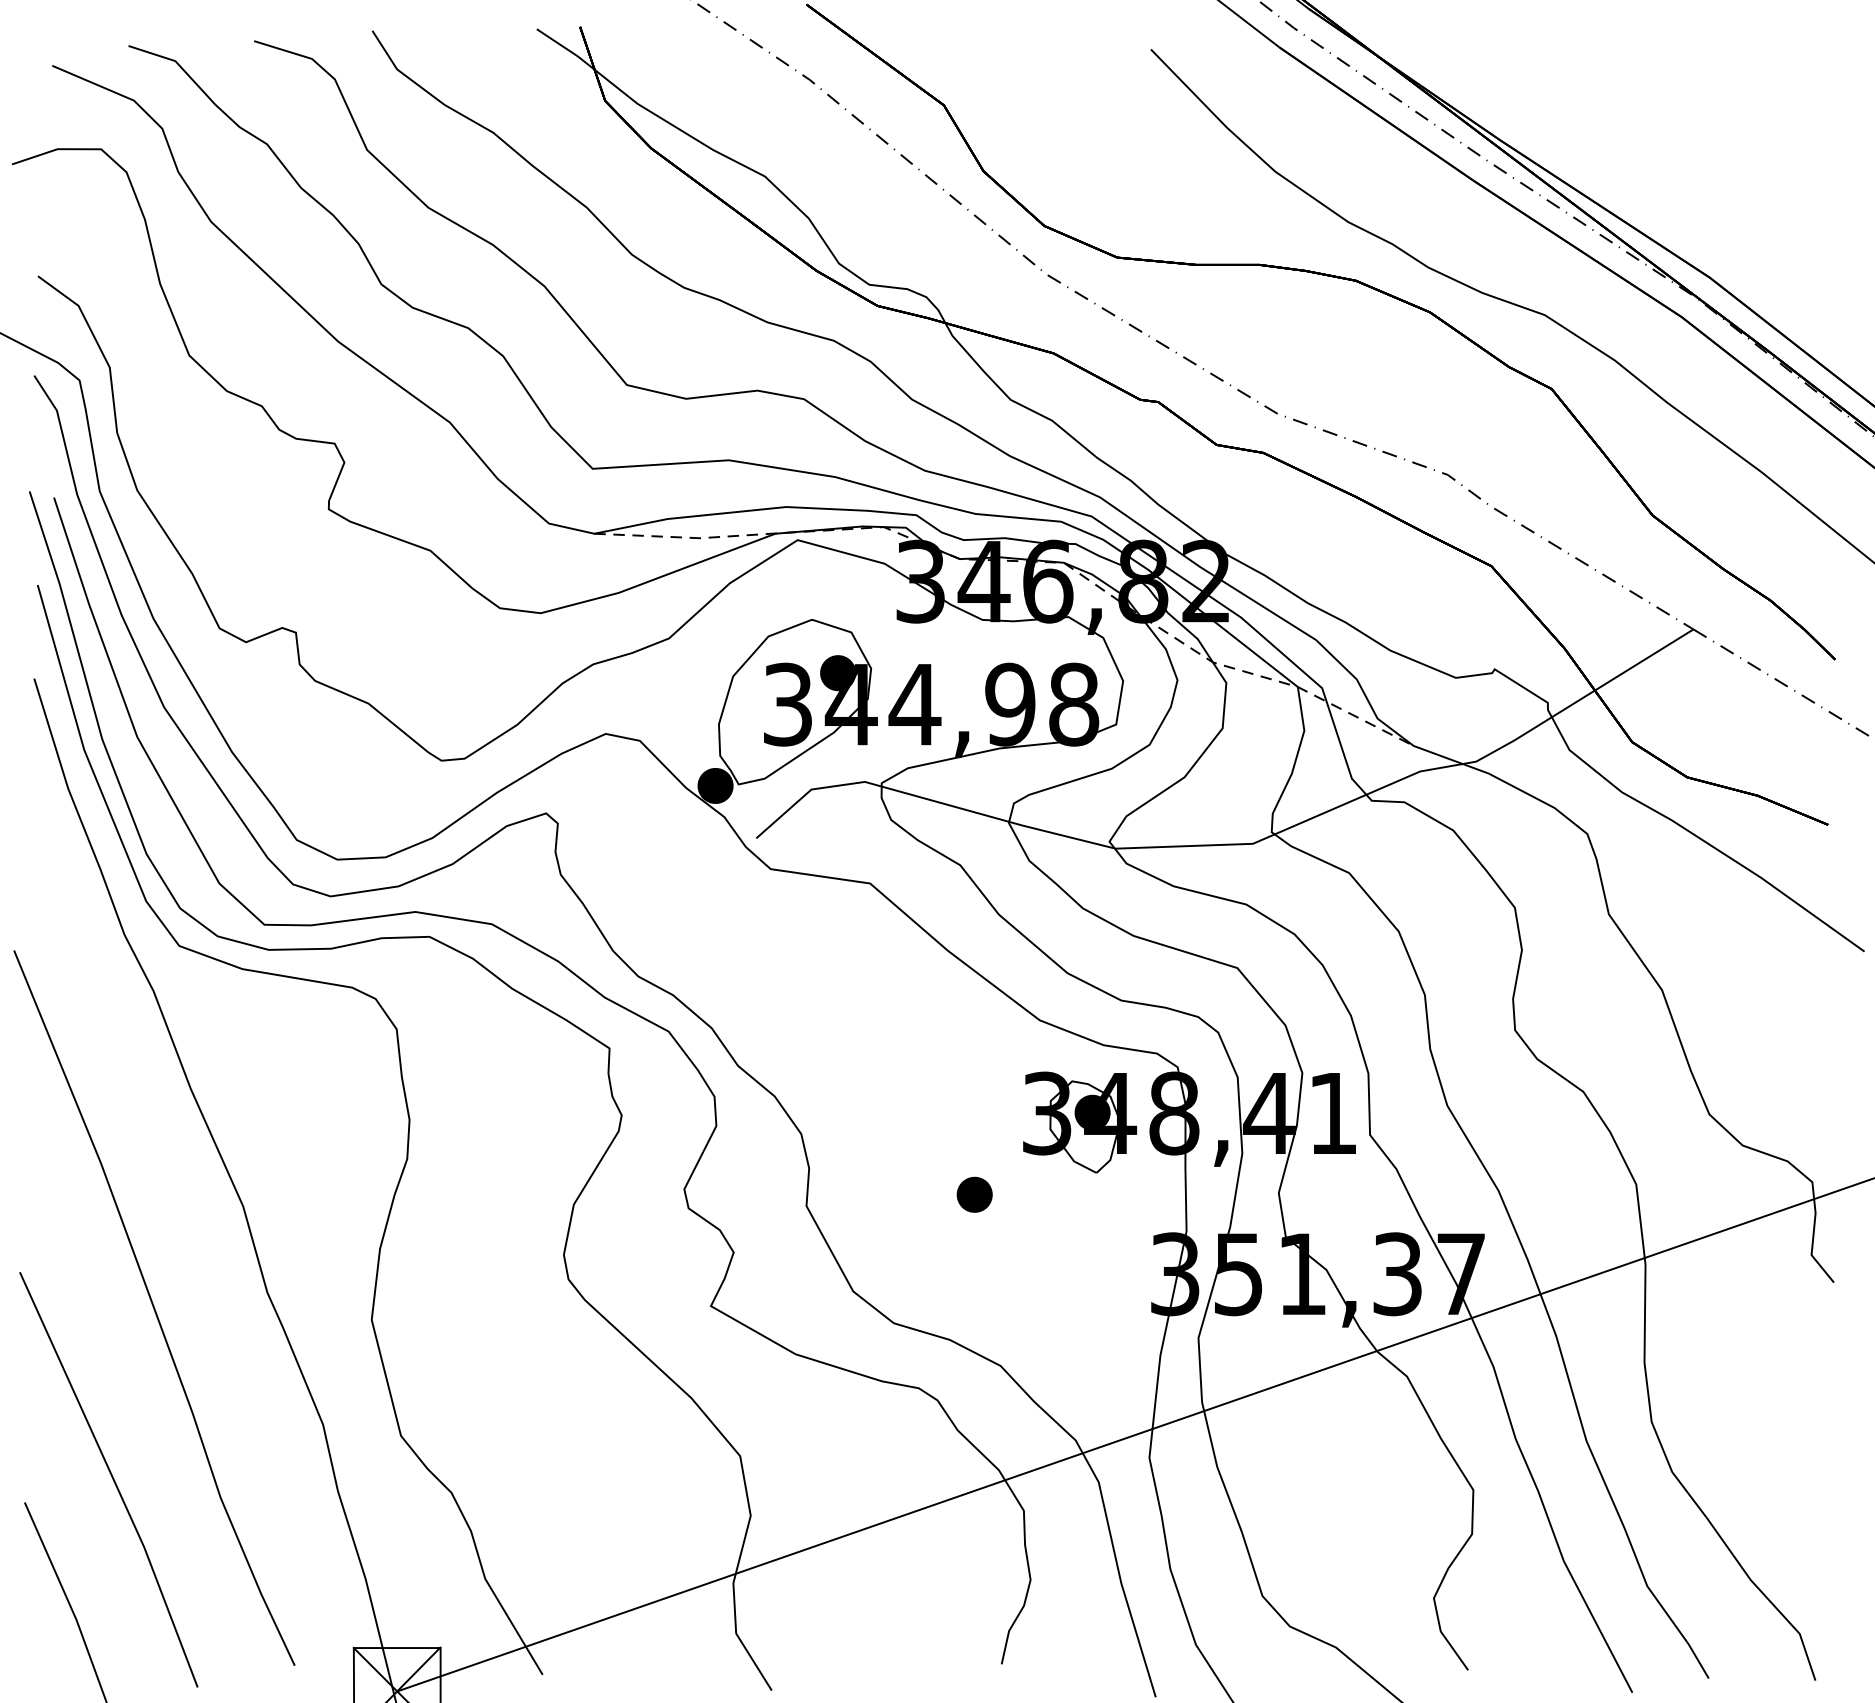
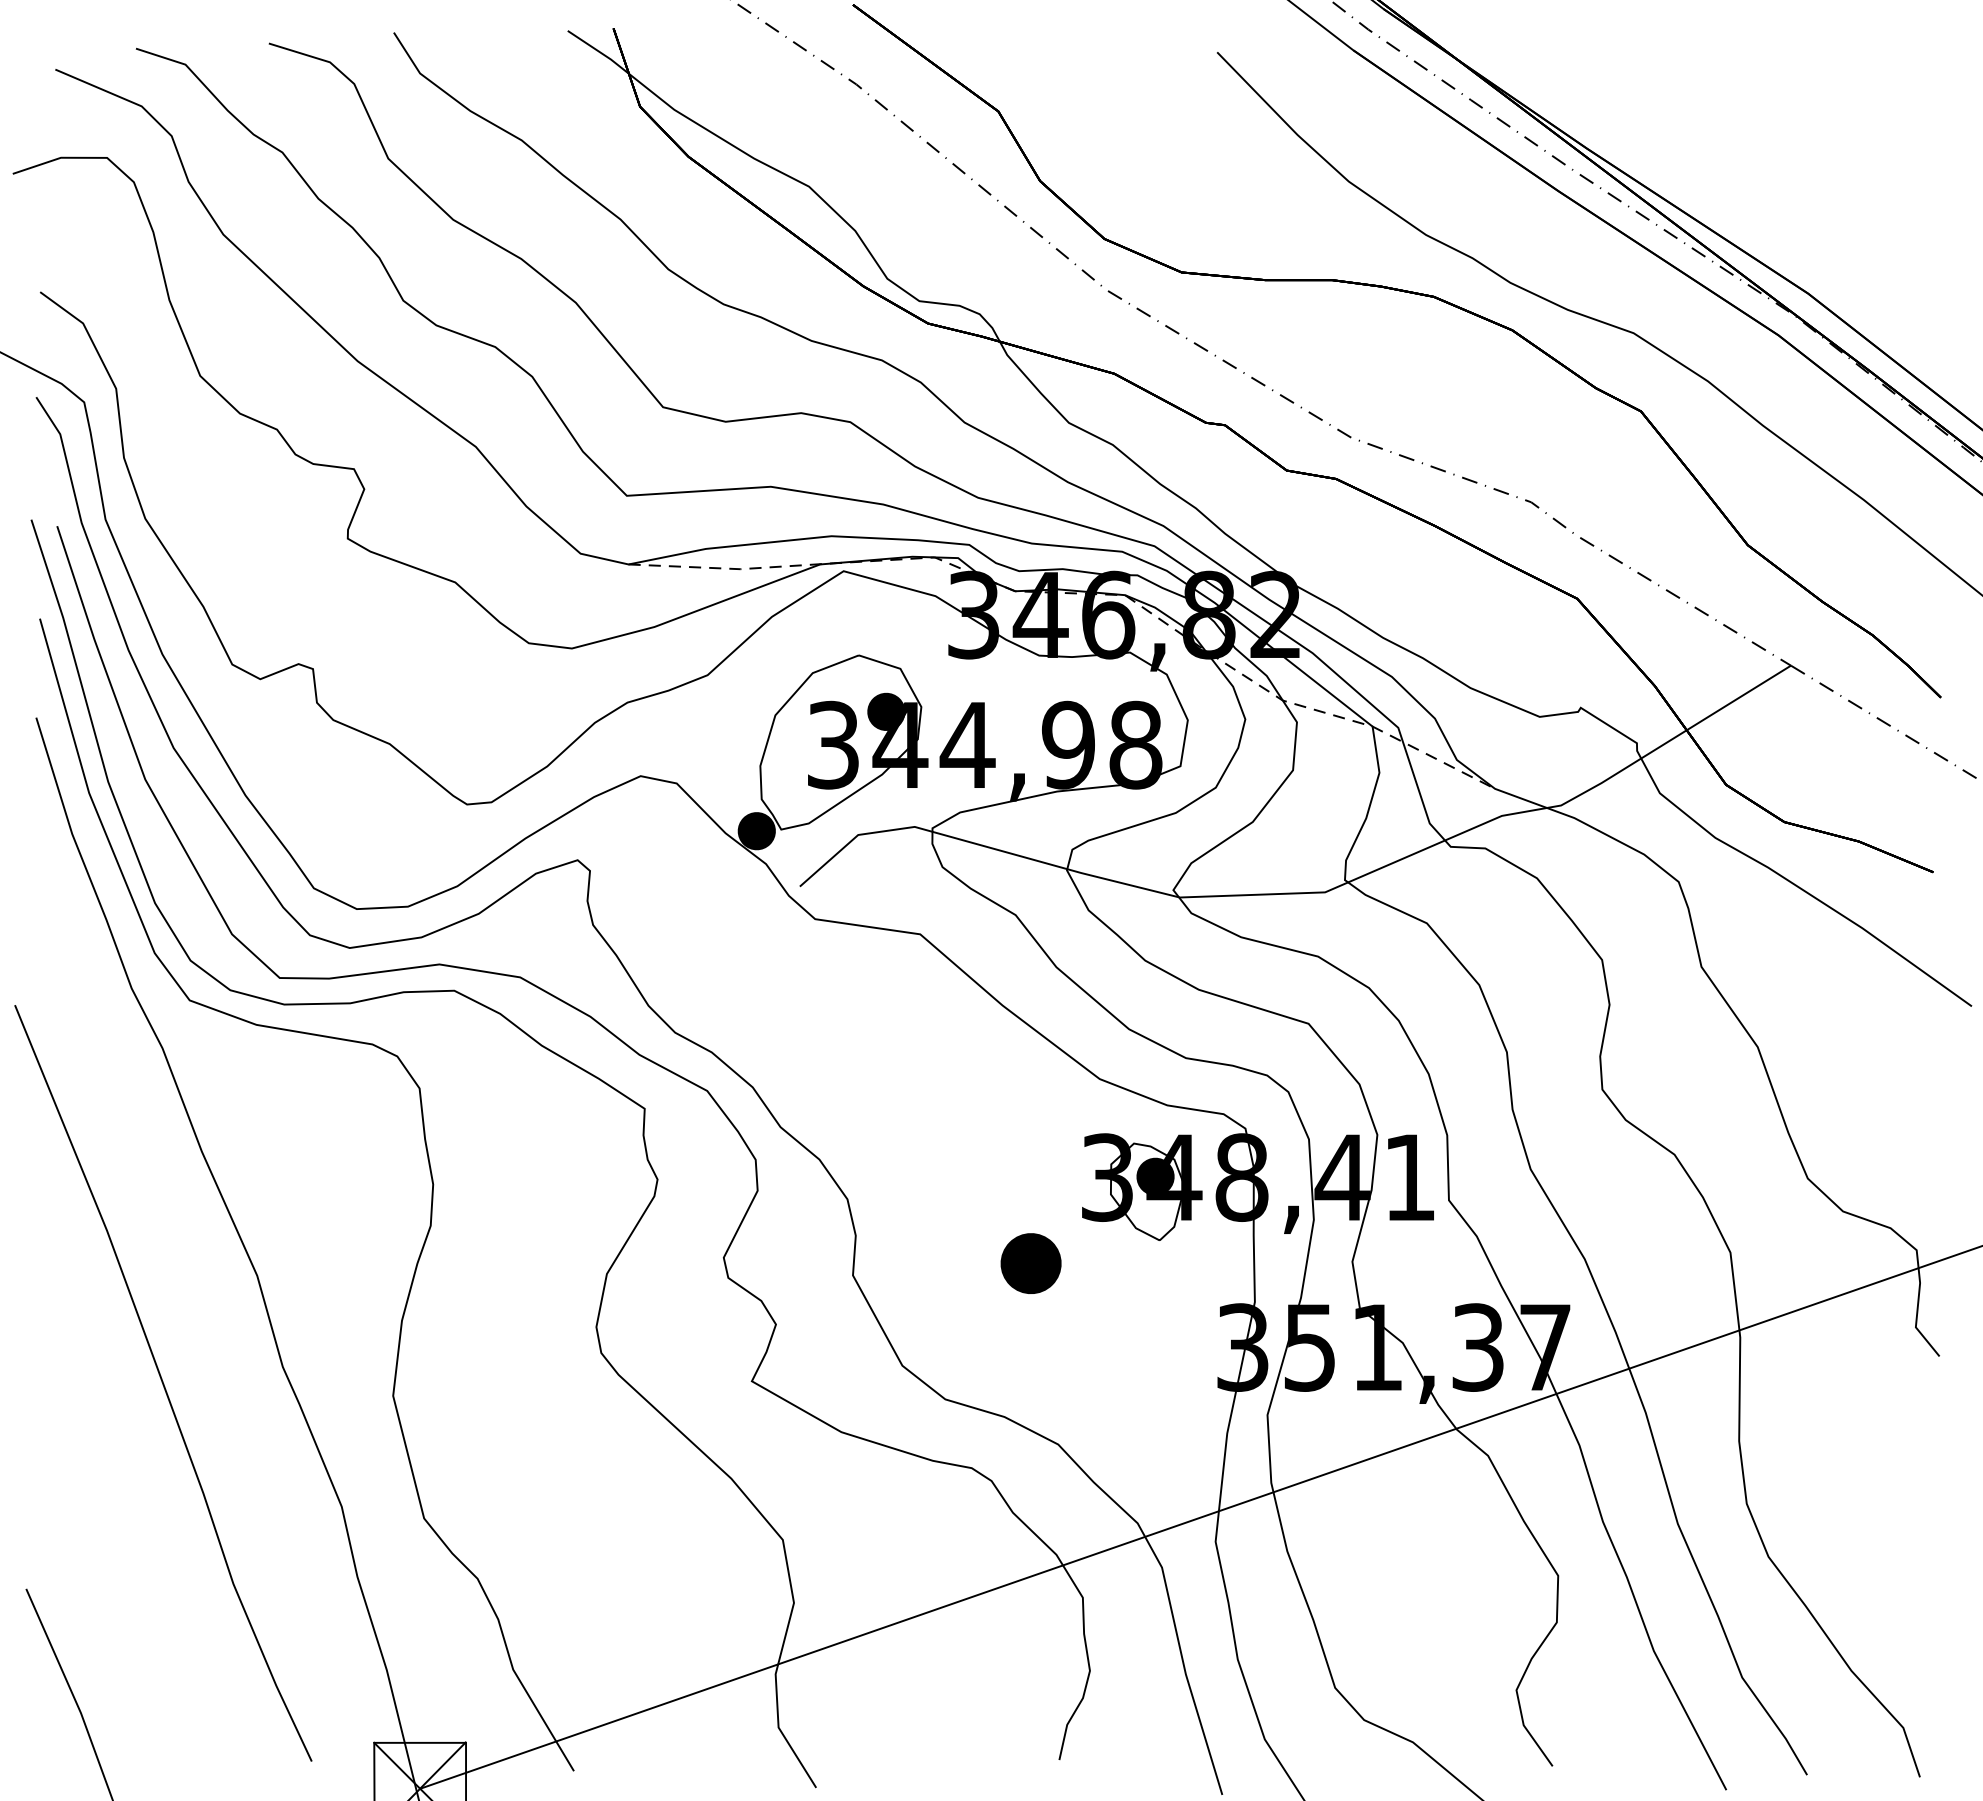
part: (974, 1194) -> (1030, 1263), size x1.6
line: (111, 1478) -> (118, 1563), removed

